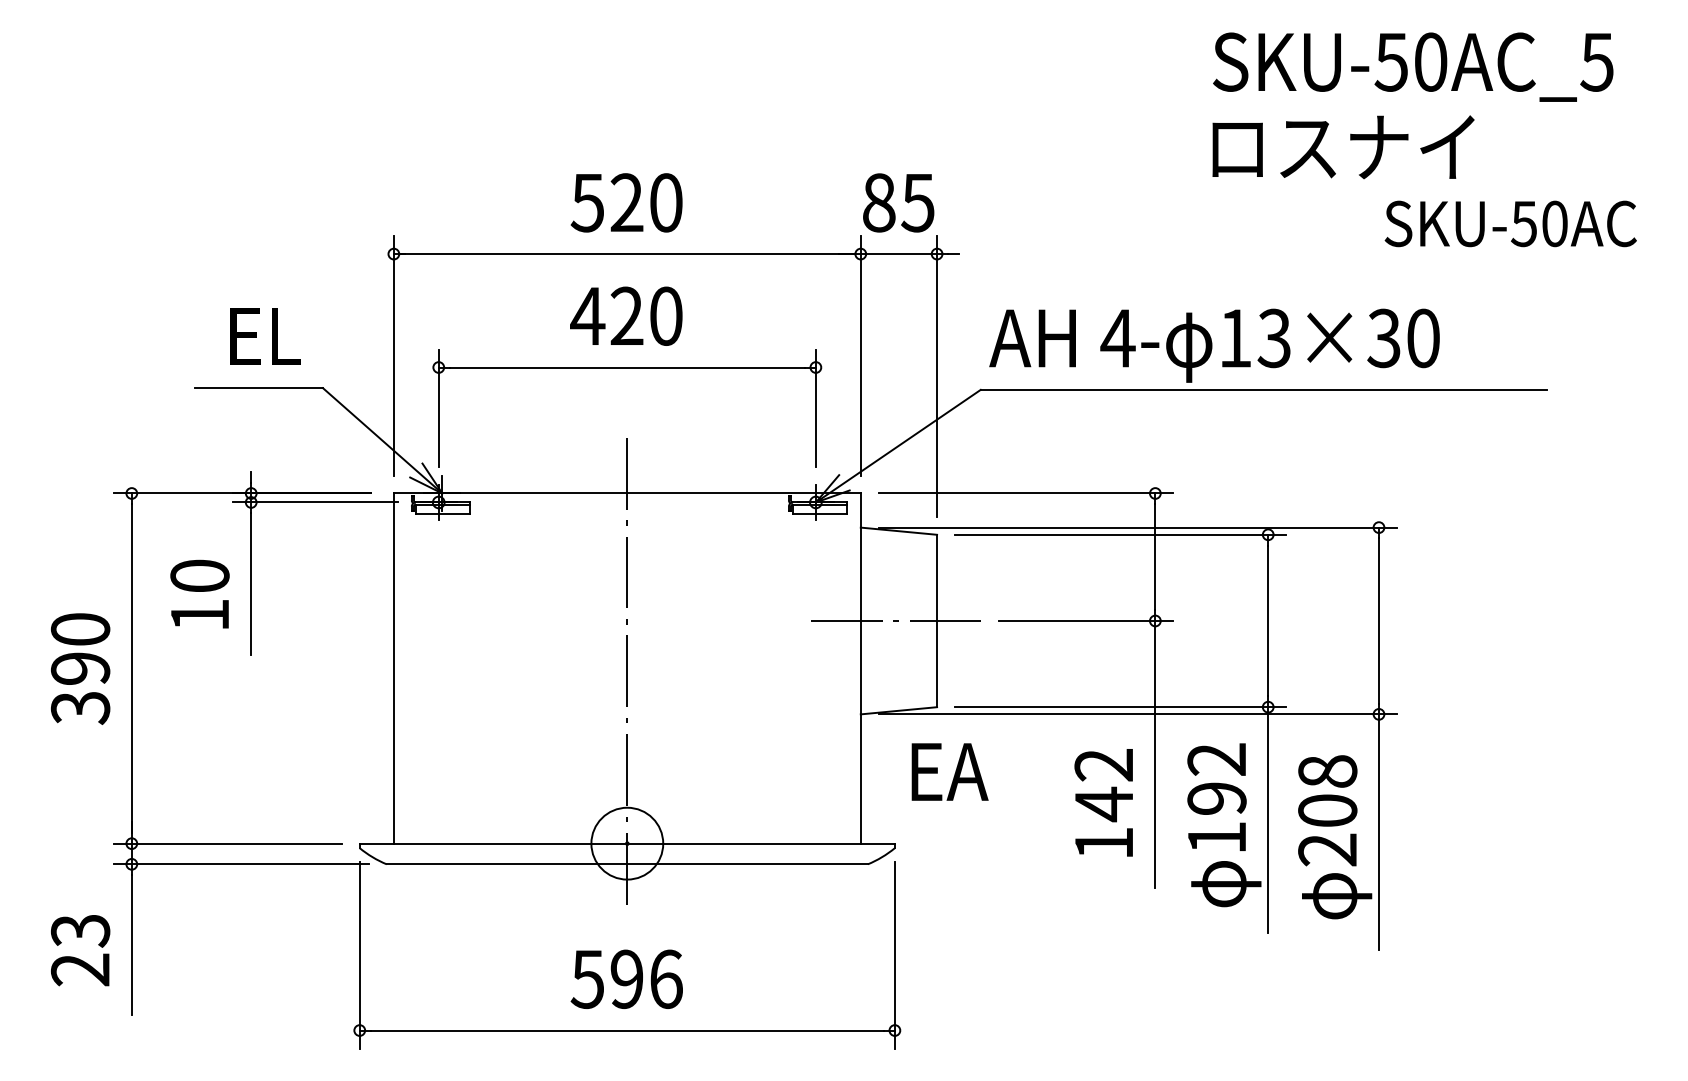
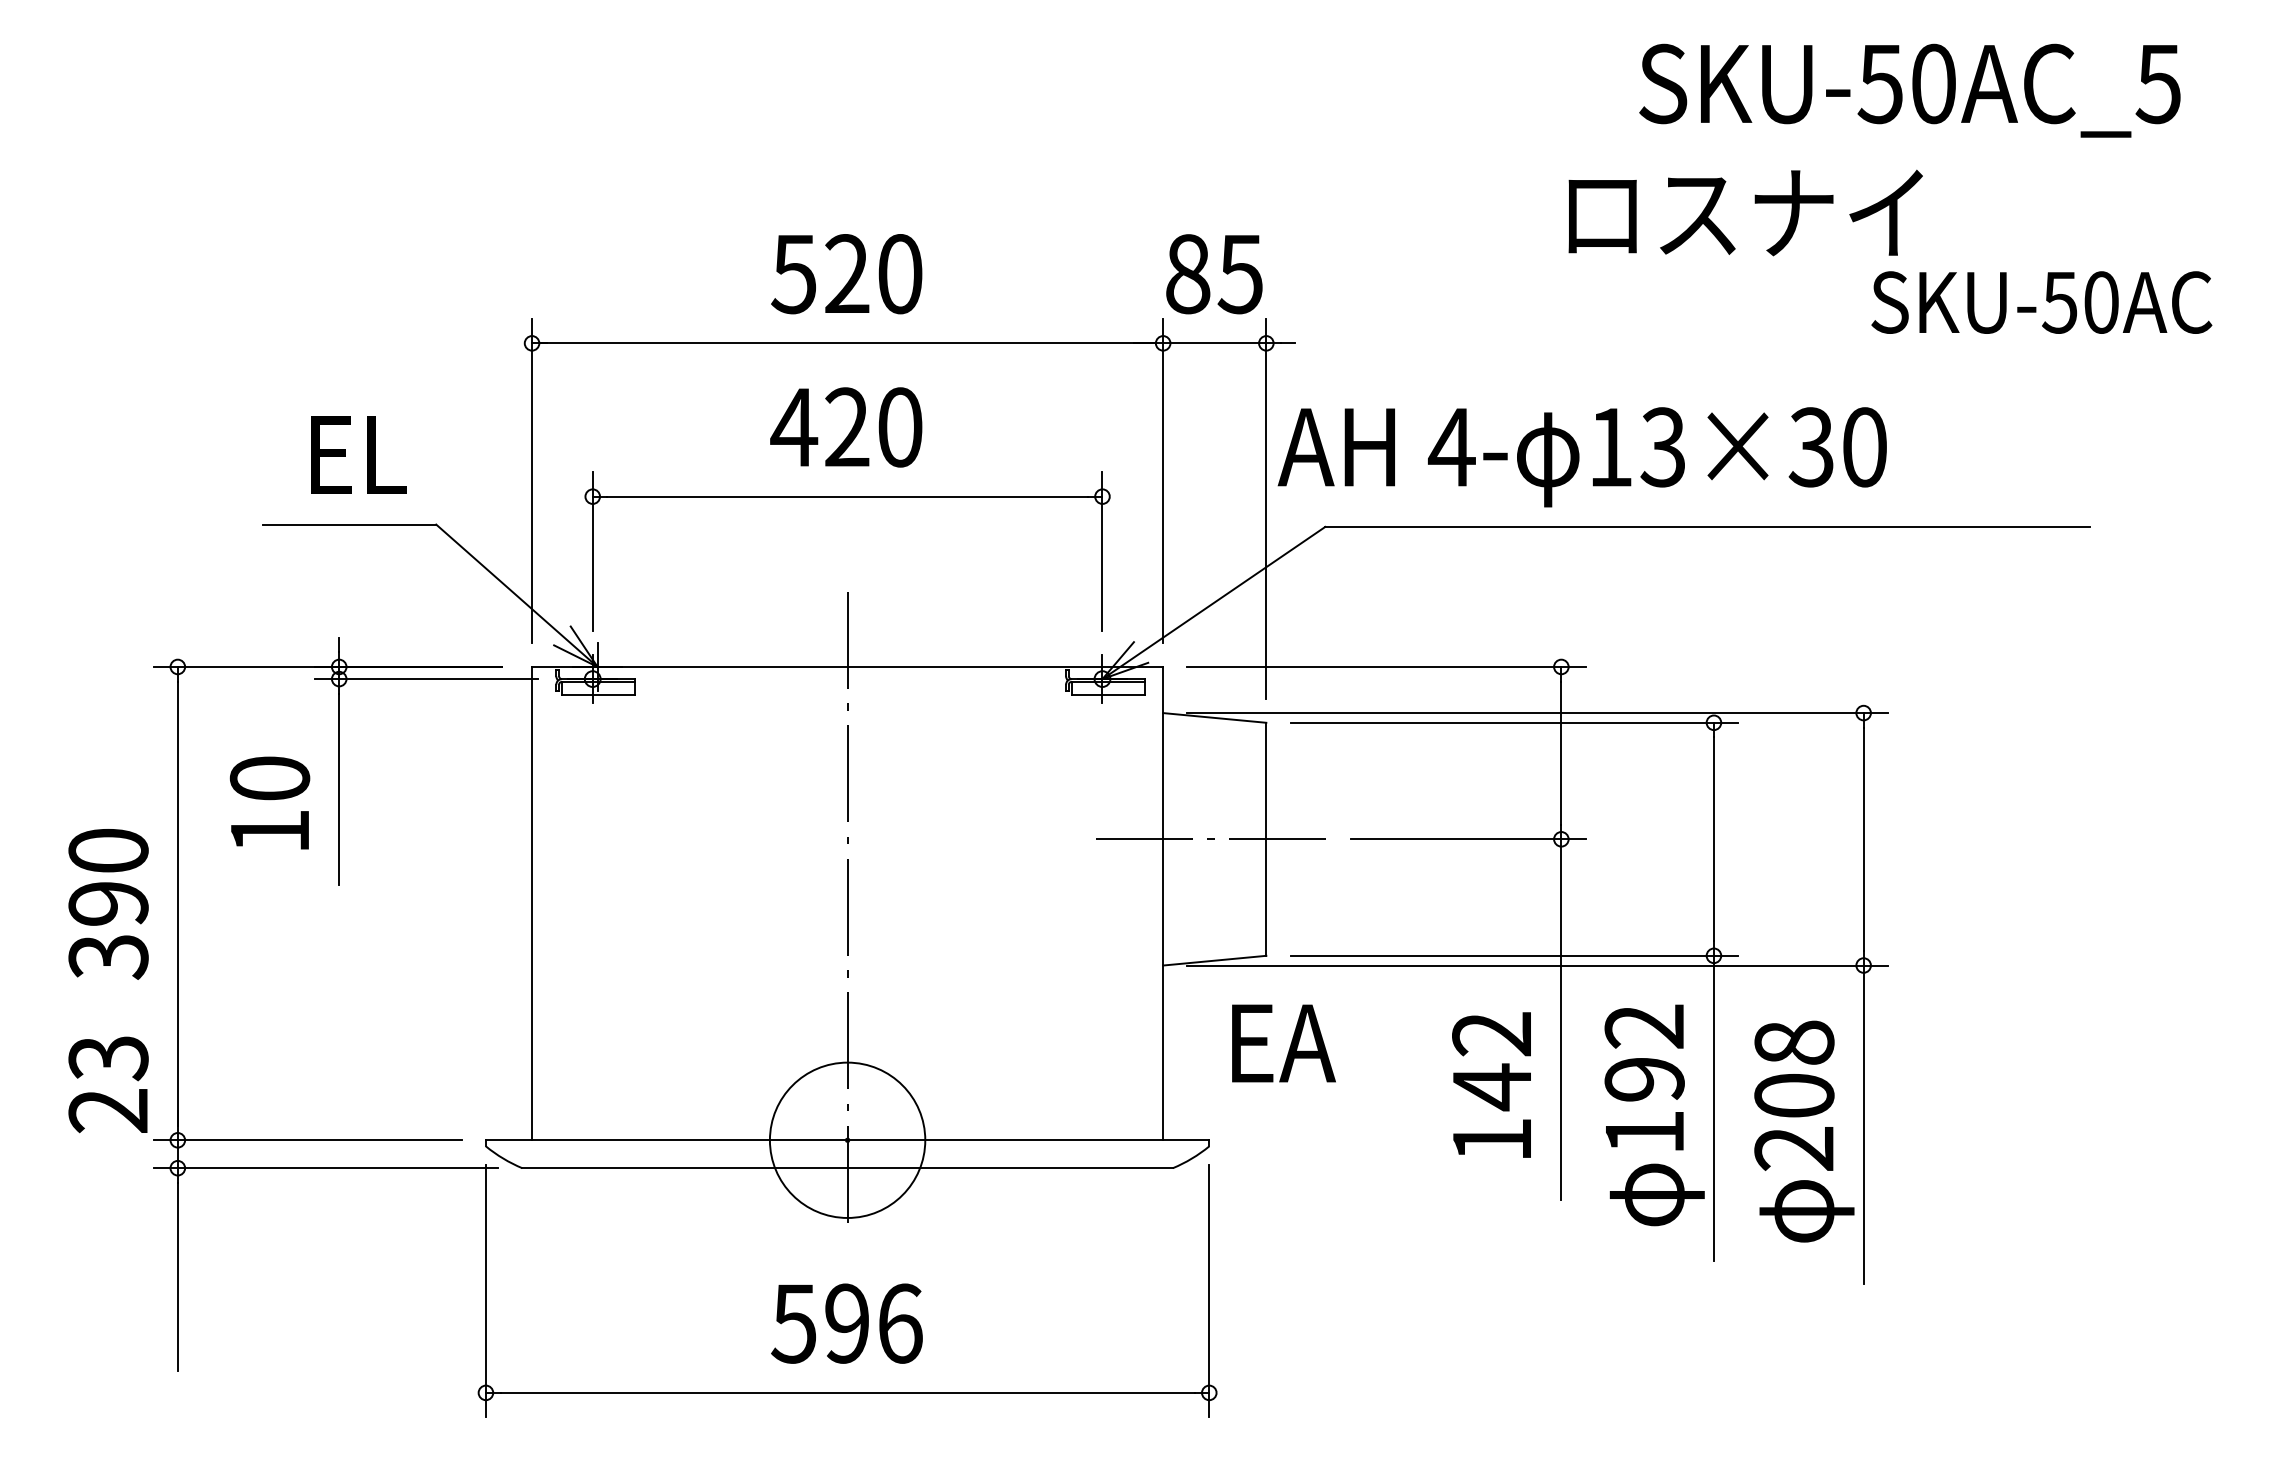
text: (1343, 146) -> (1745, 212), moved
text: (1213, 345) -> (1581, 457), moved
circle: (627, 843) -> (847, 1139), size x1.6
text: (80, 950) -> (108, 1084), moved

